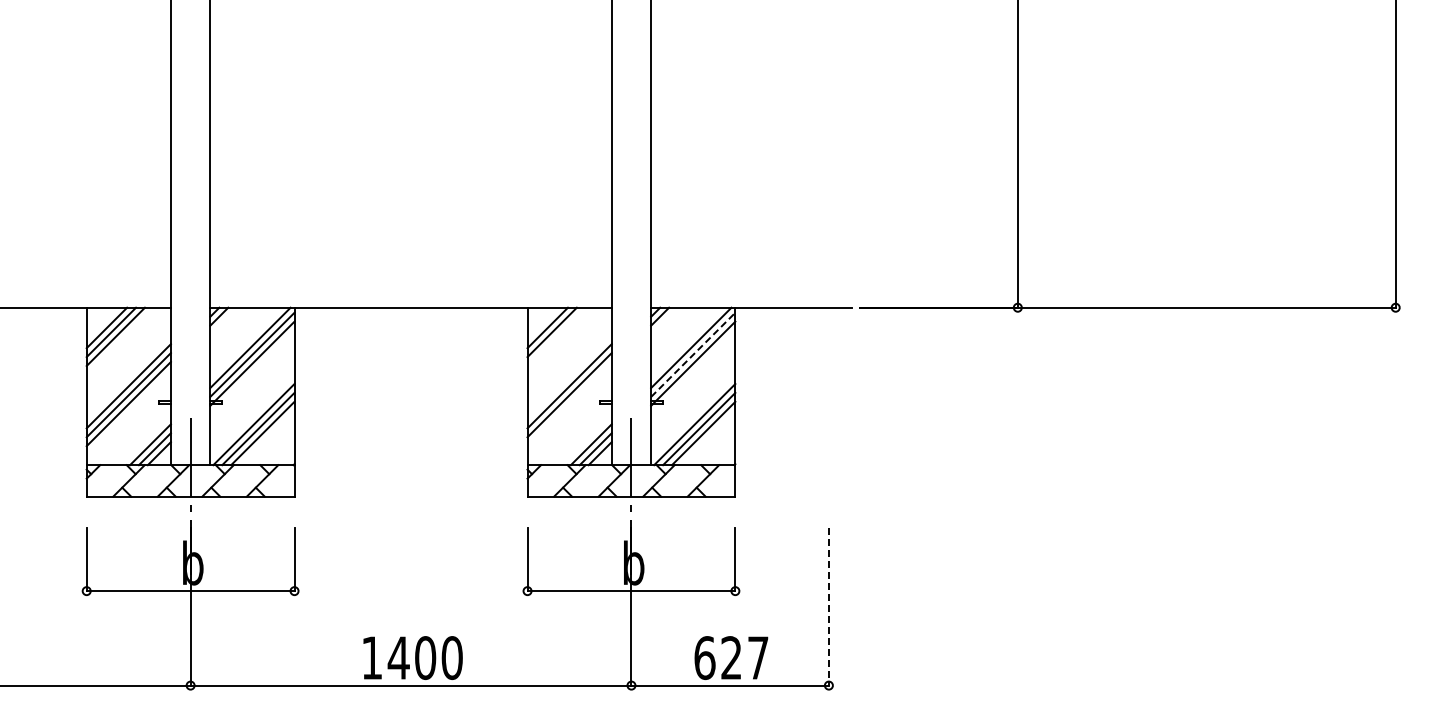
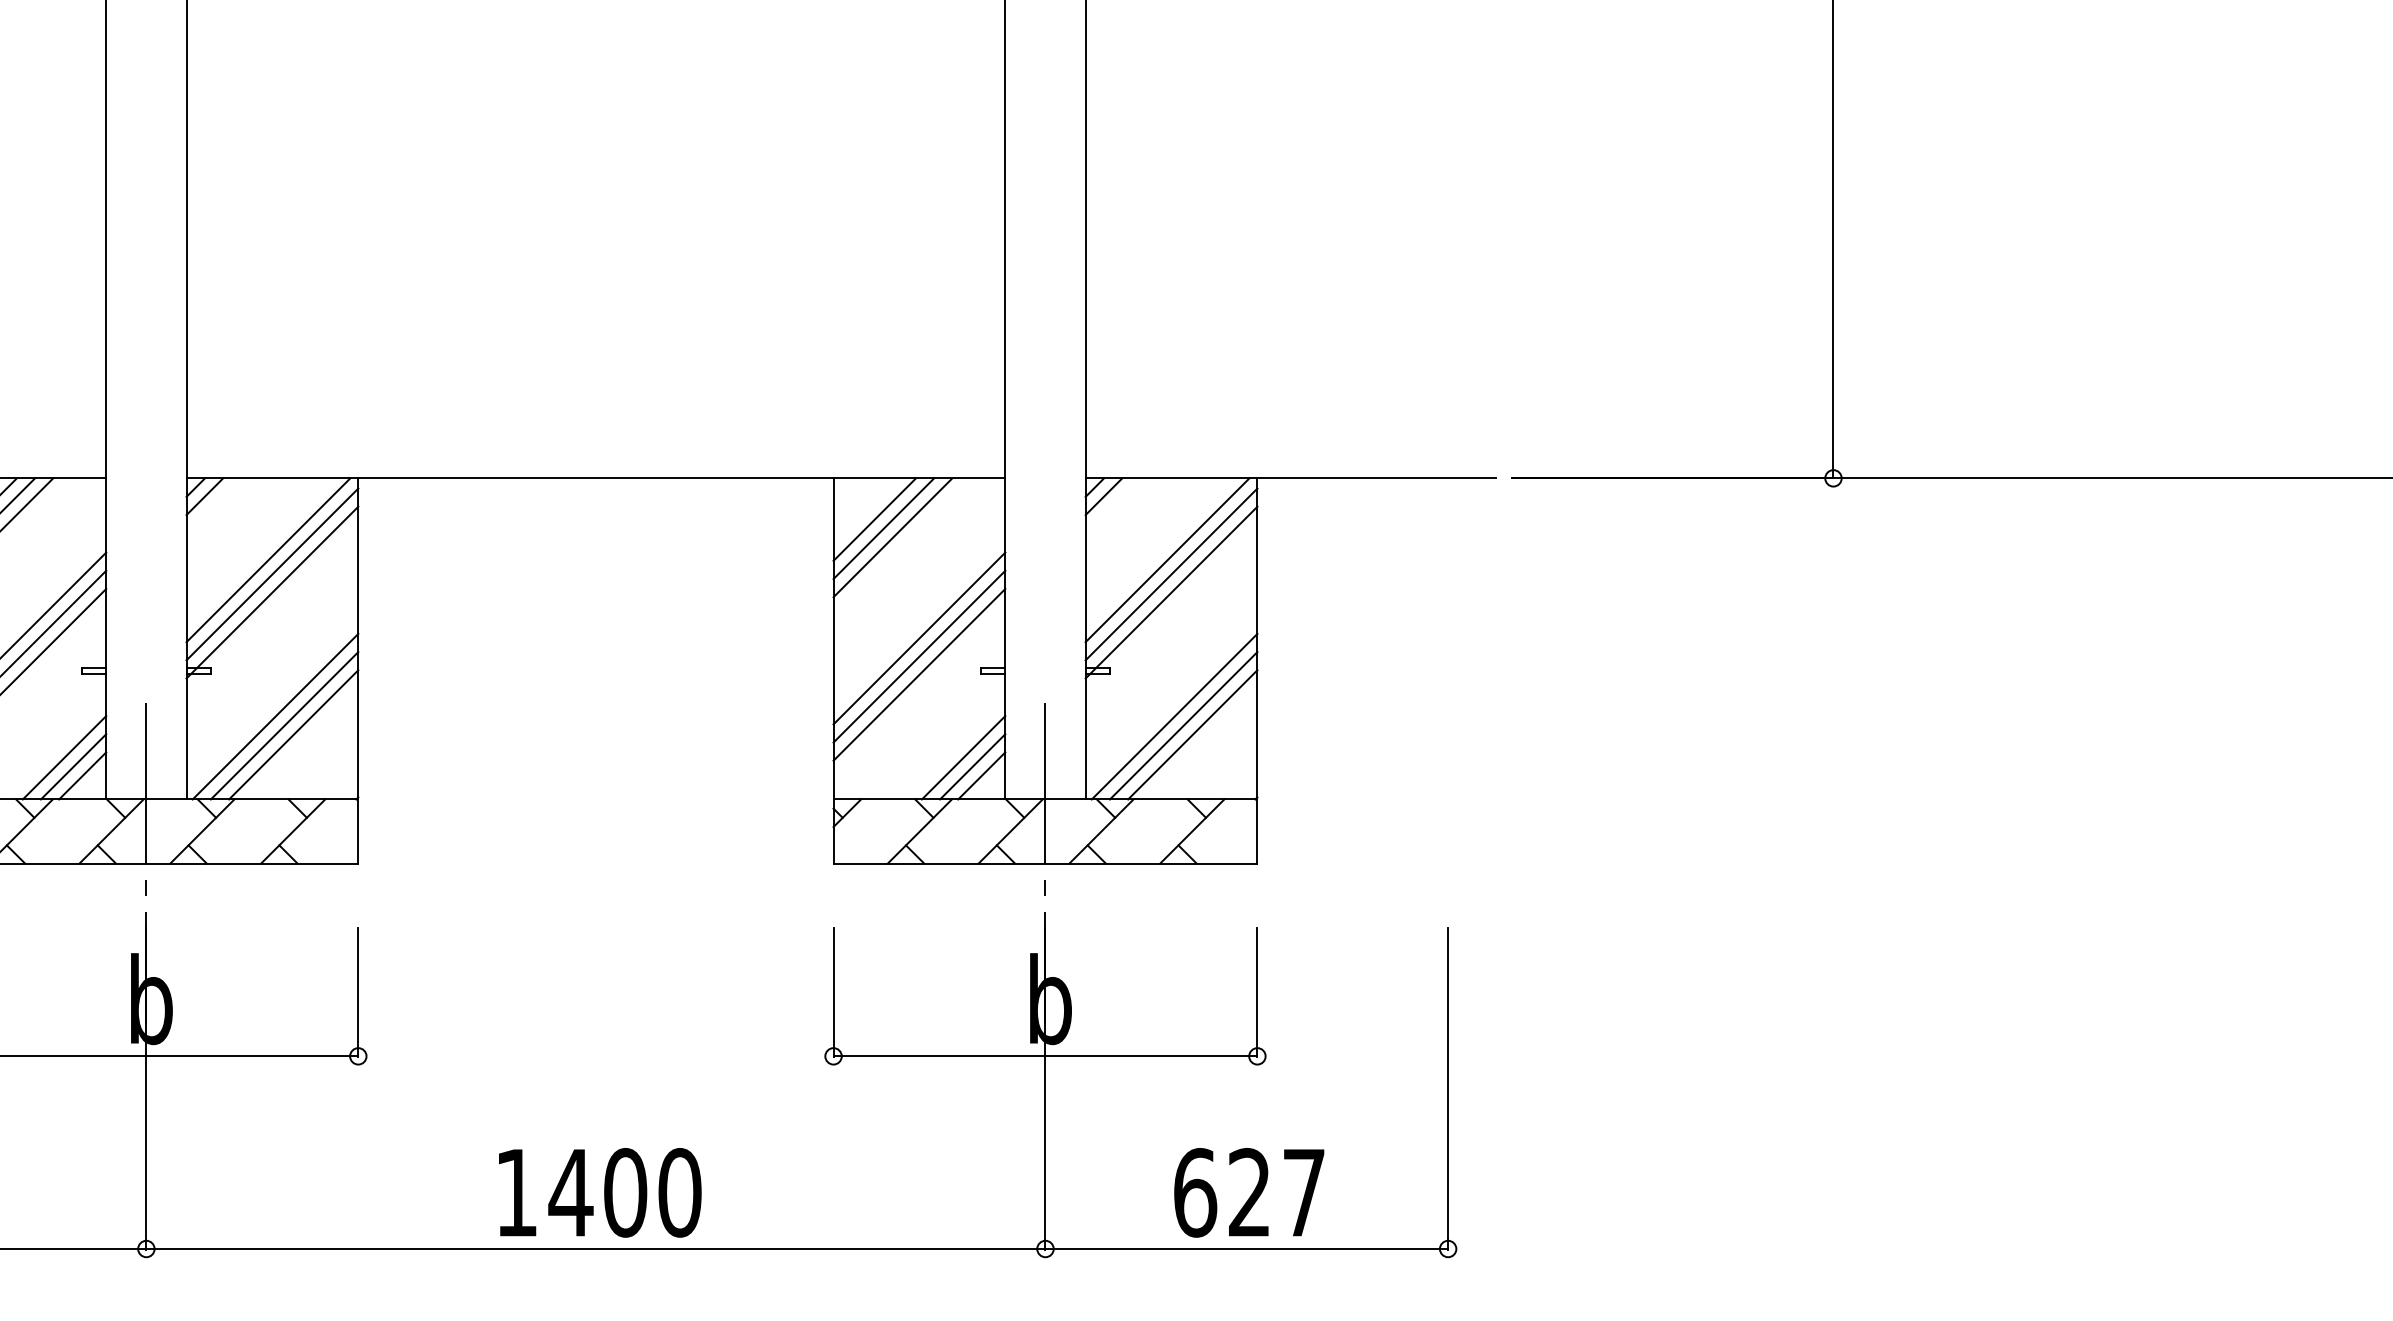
line: (556, 336) -> (892, 537), added
line: (693, 354) -> (1172, 573), dashed -> solid
line: (569, 403) -> (919, 673), added
line: (828, 607) -> (1447, 1089), dashed -> solid

